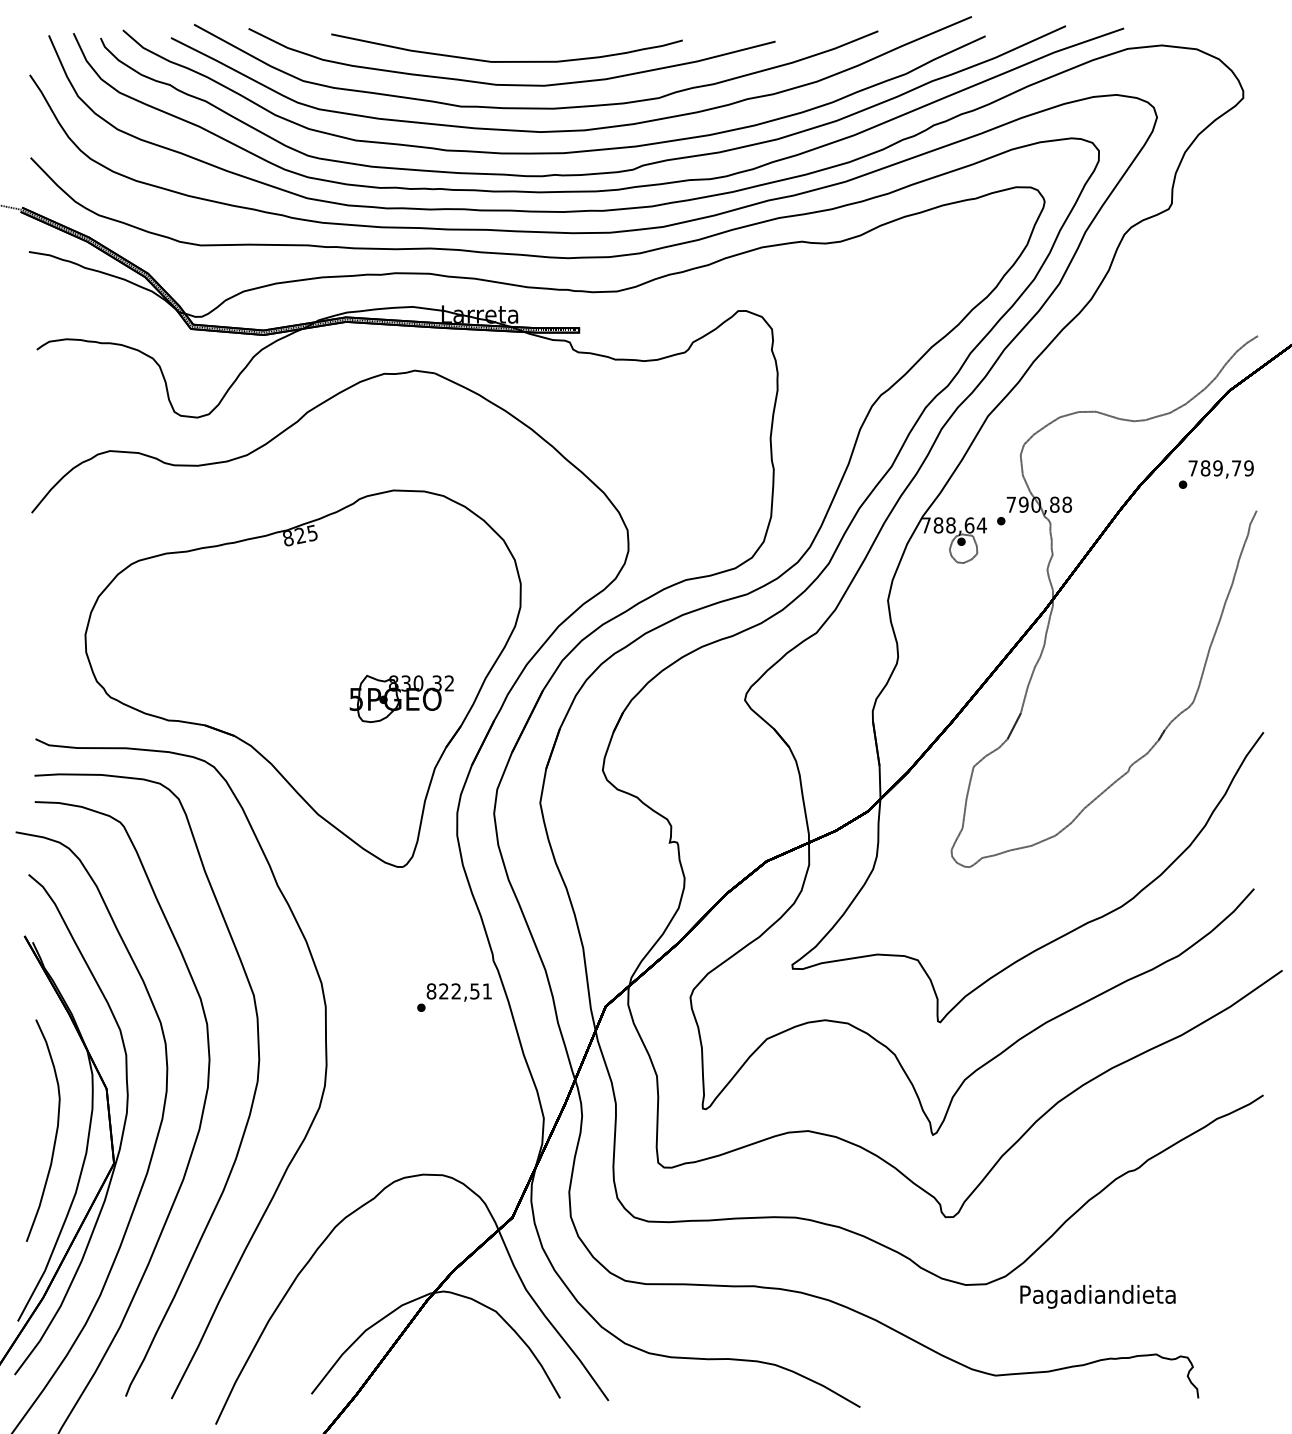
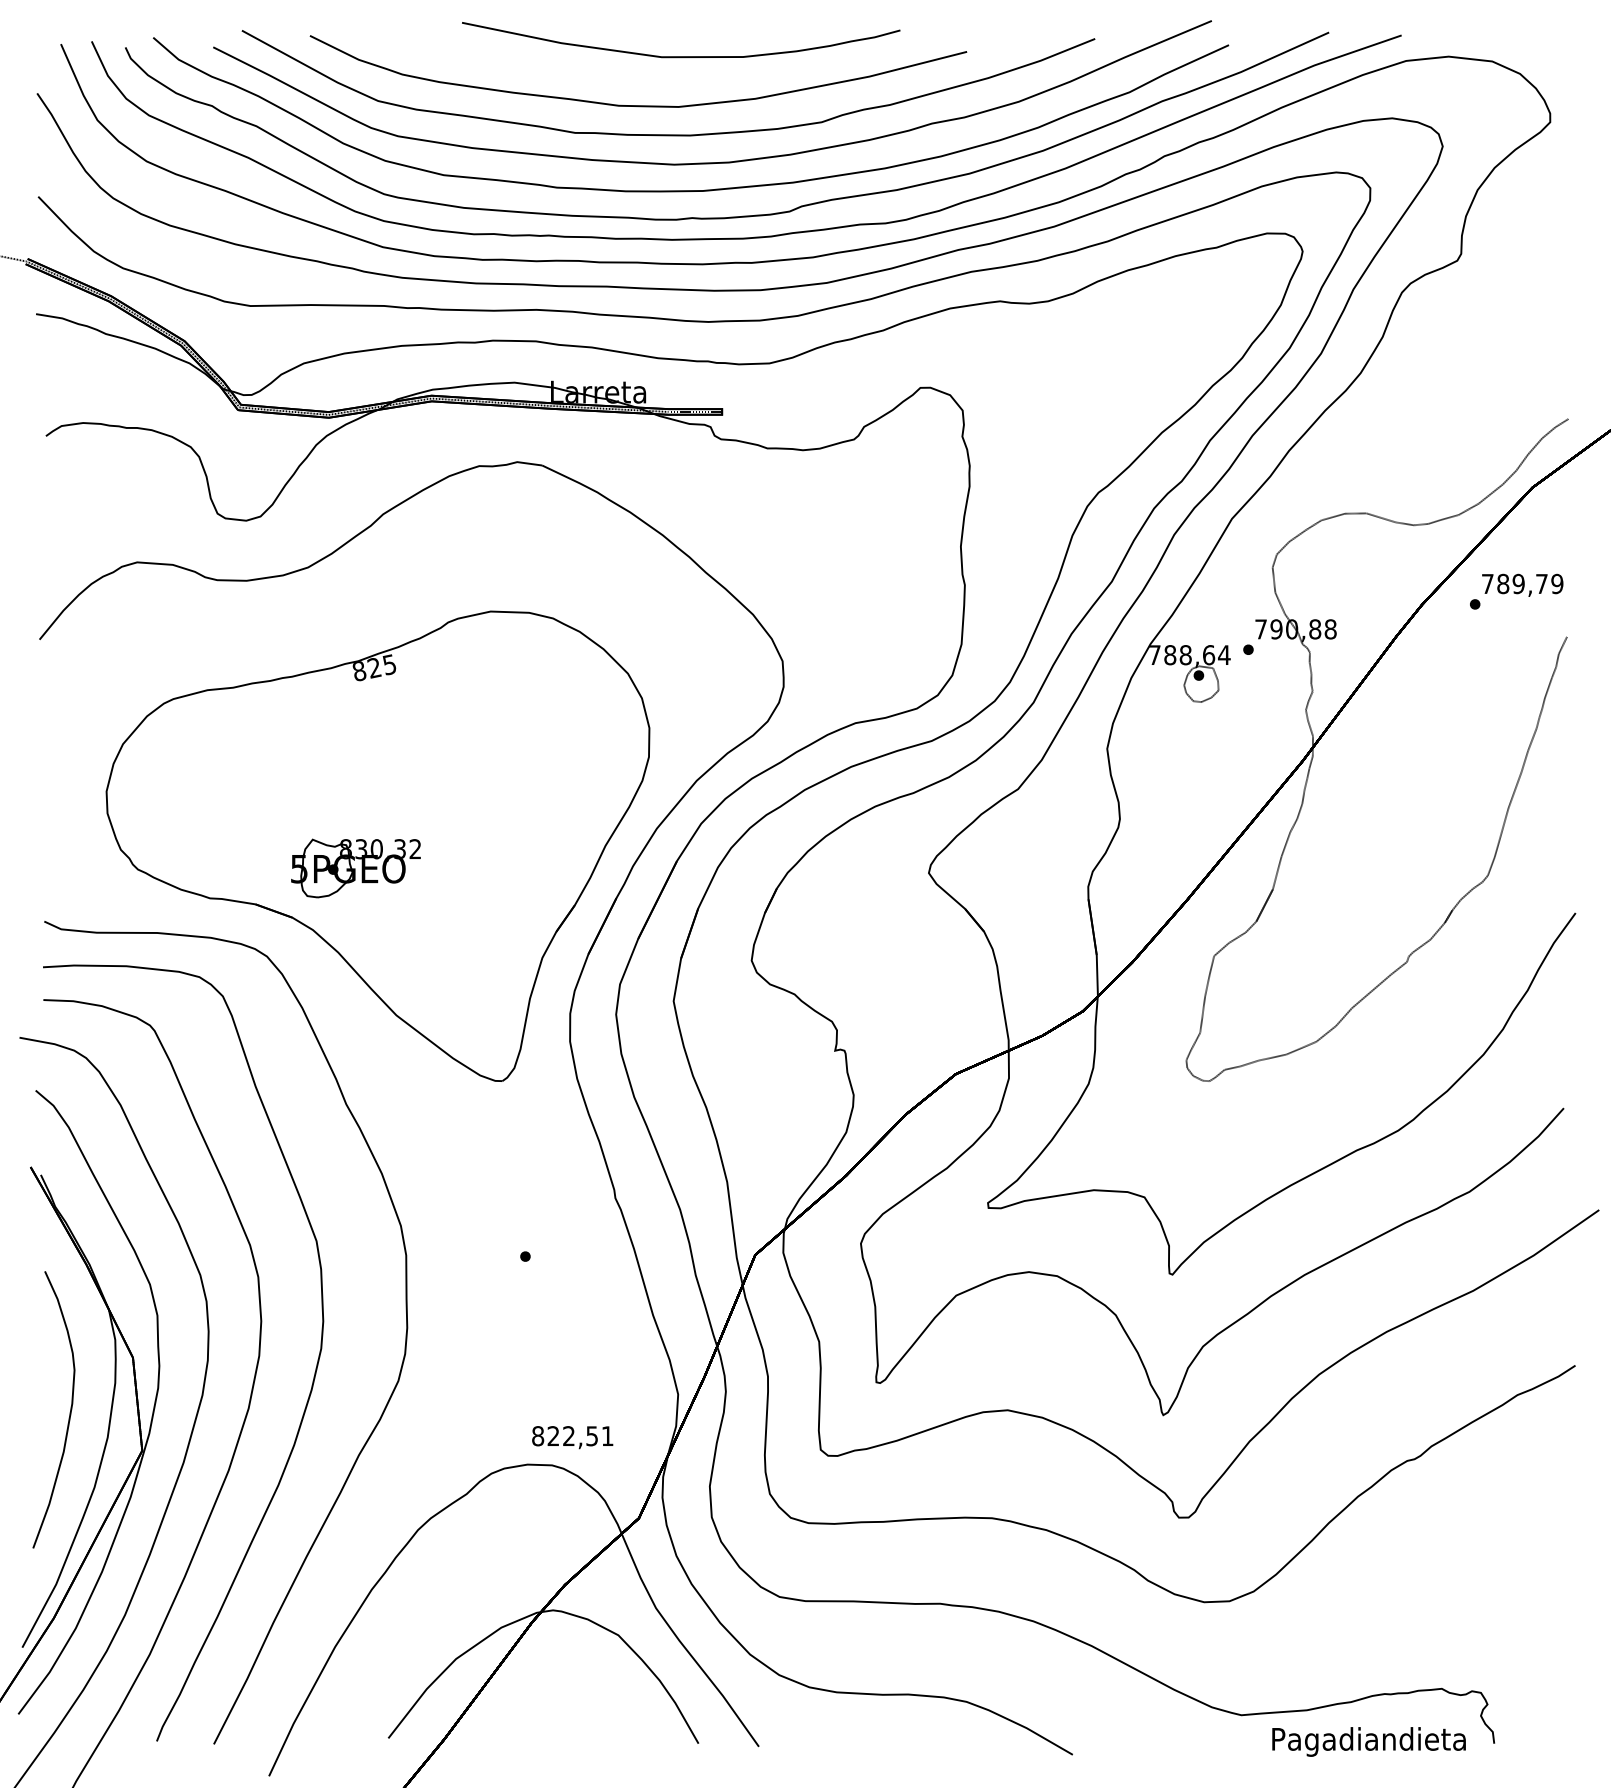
curve: (507, 61) -> (681, 56), moved
part: (401, 698) -> (355, 868), moved
text: (459, 992) -> (572, 1437), moved
text: (1097, 1296) -> (1368, 1741), moved

